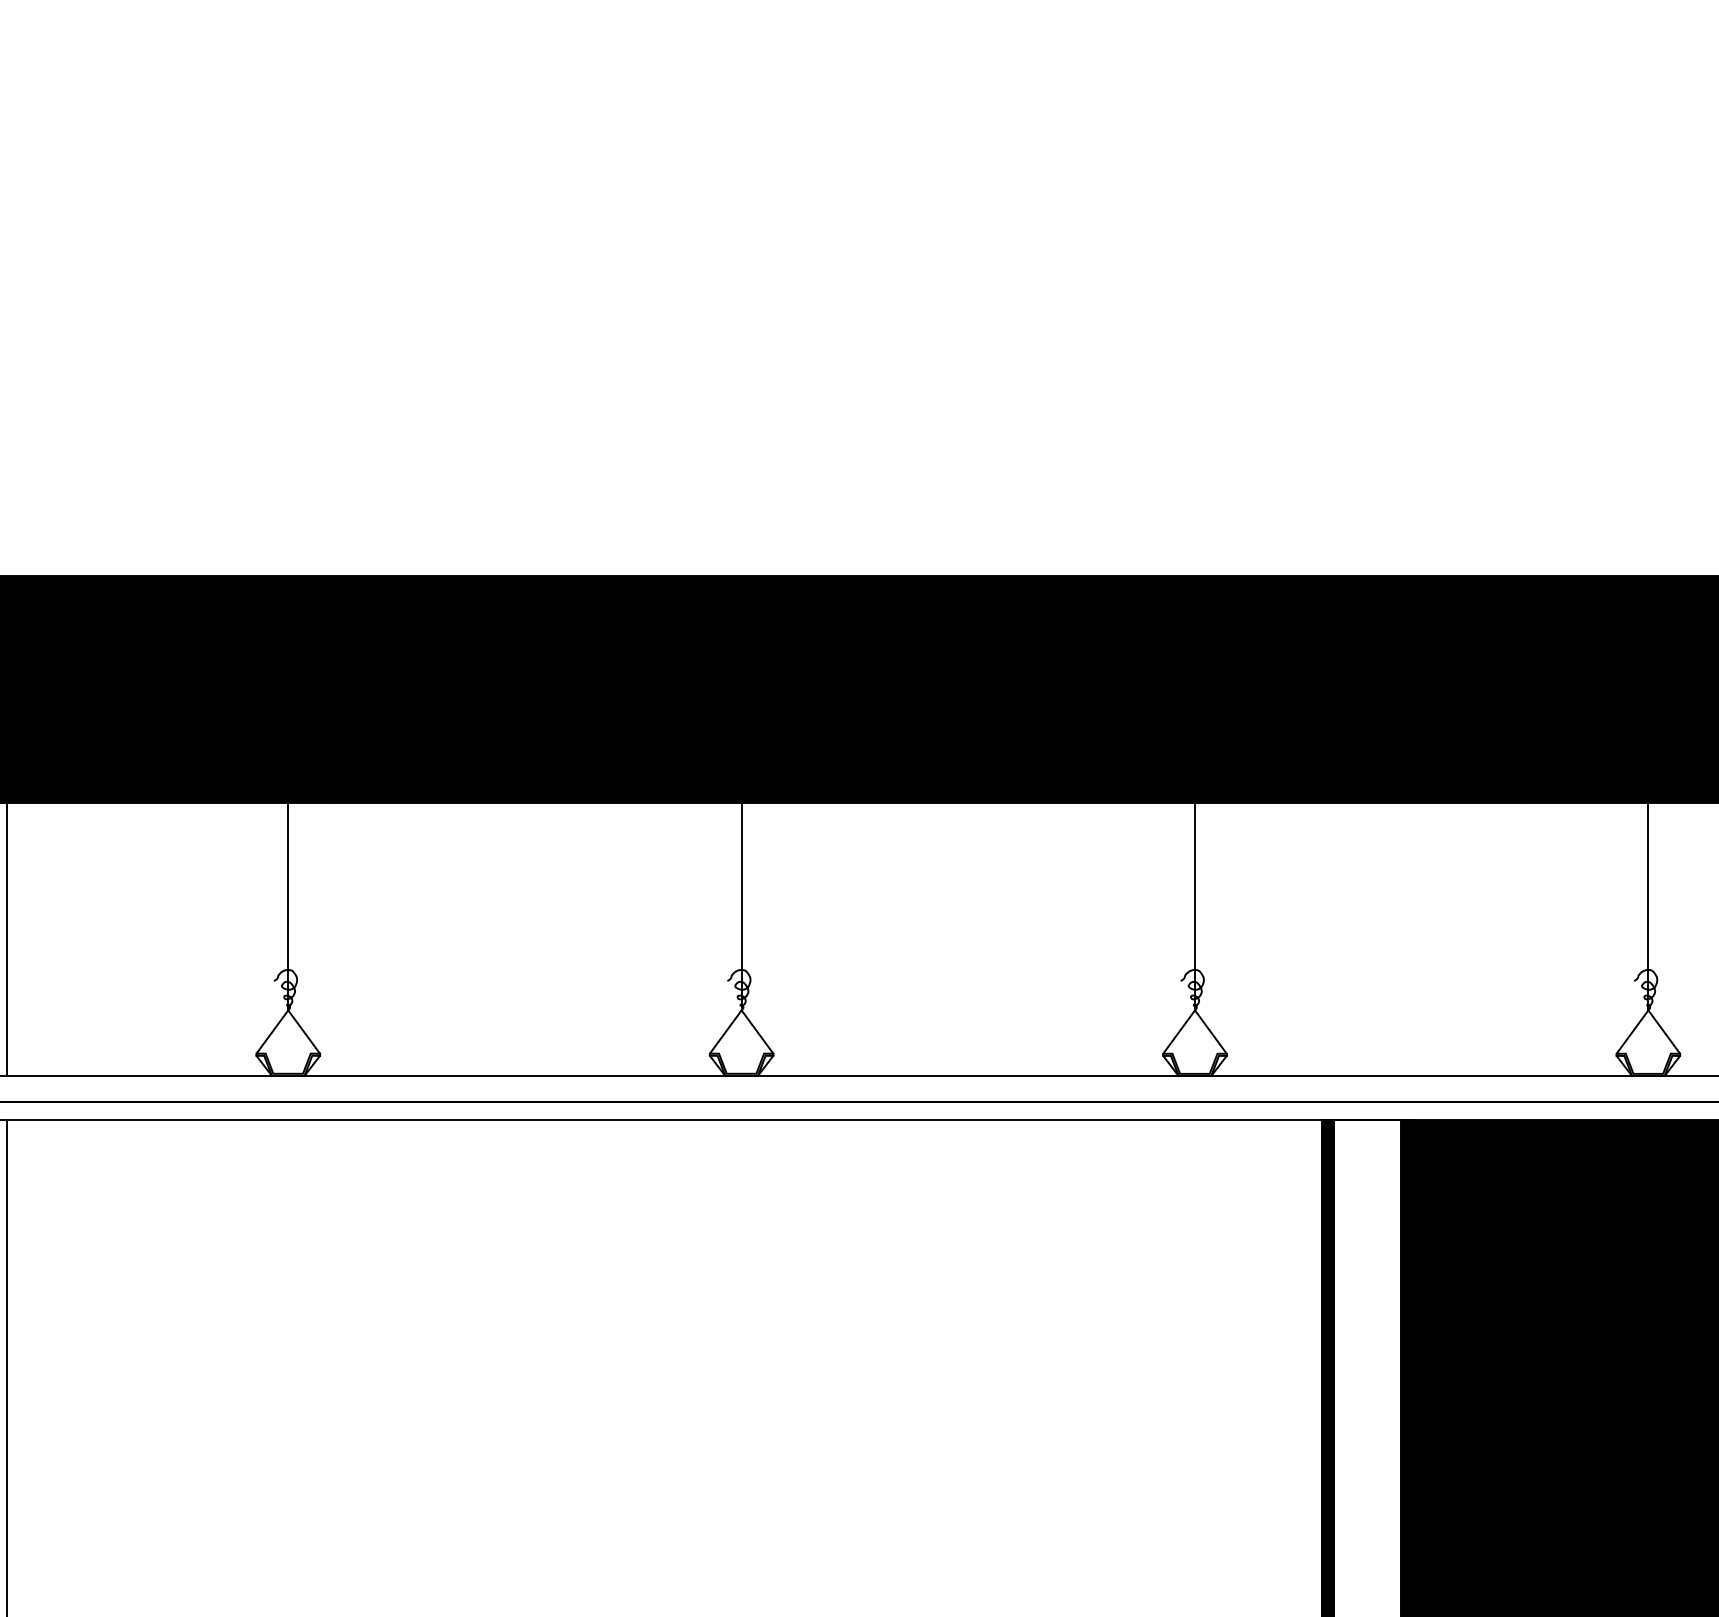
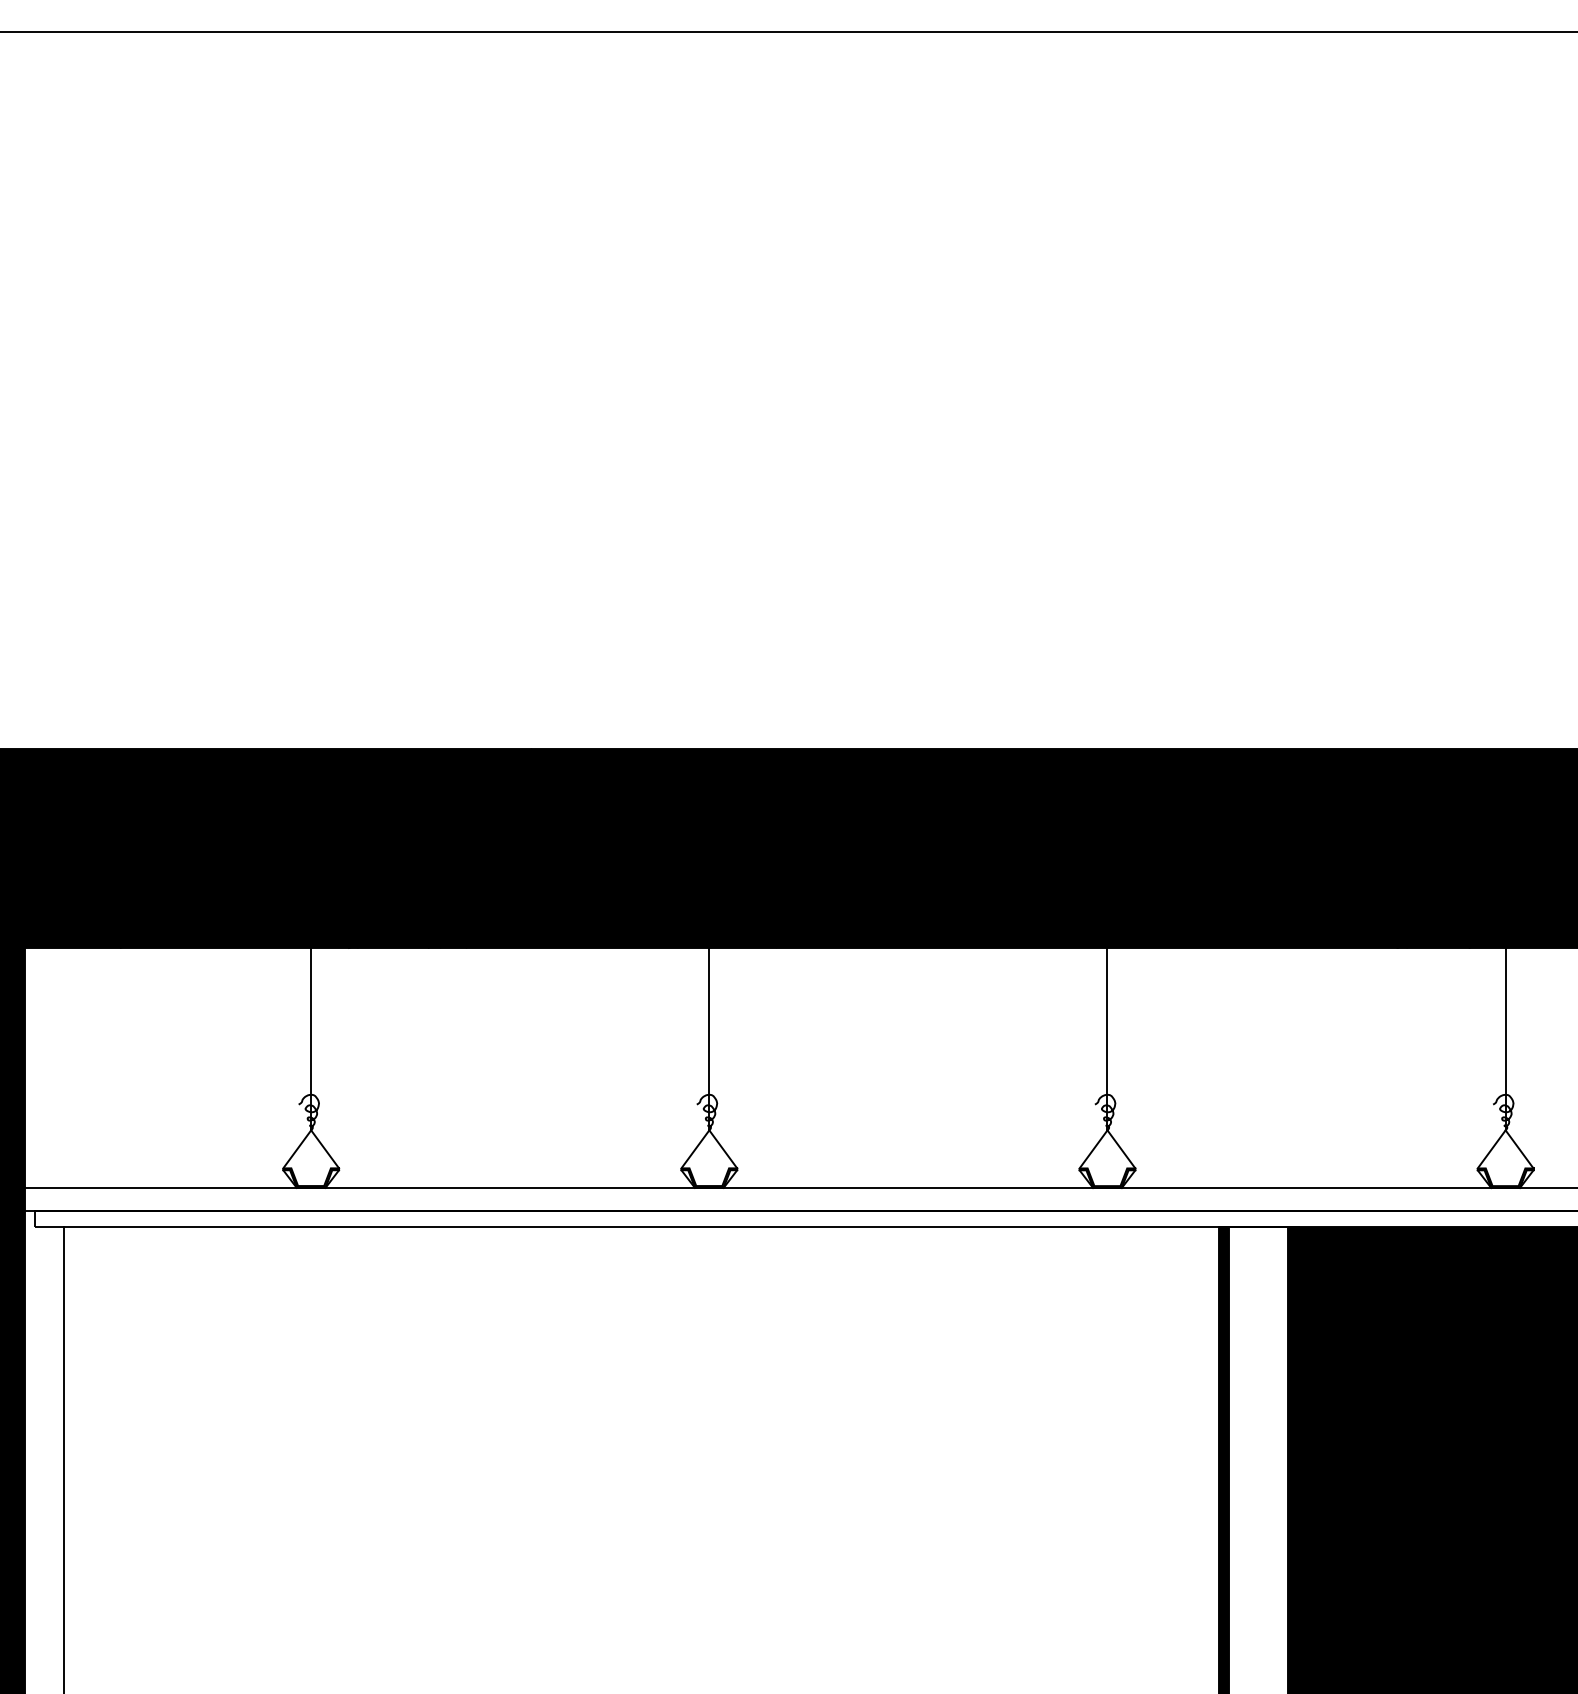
line: (7, 938) -> (64, 1067), removed

